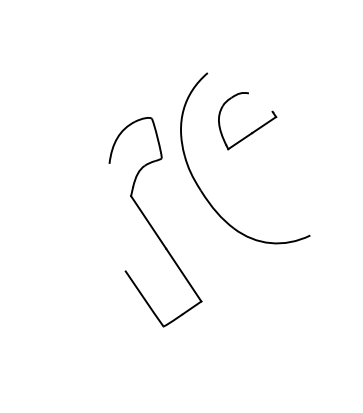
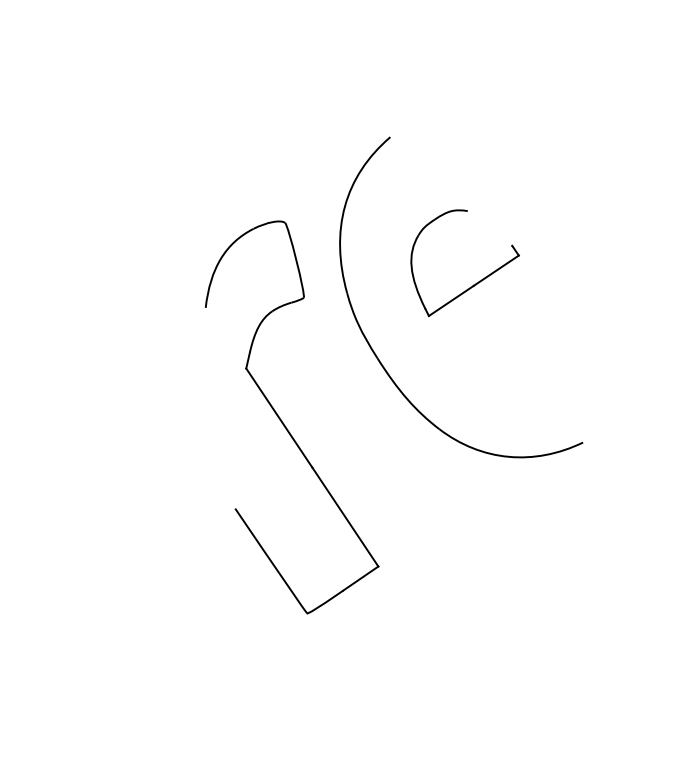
part: (252, 131) -> (474, 282), moved

